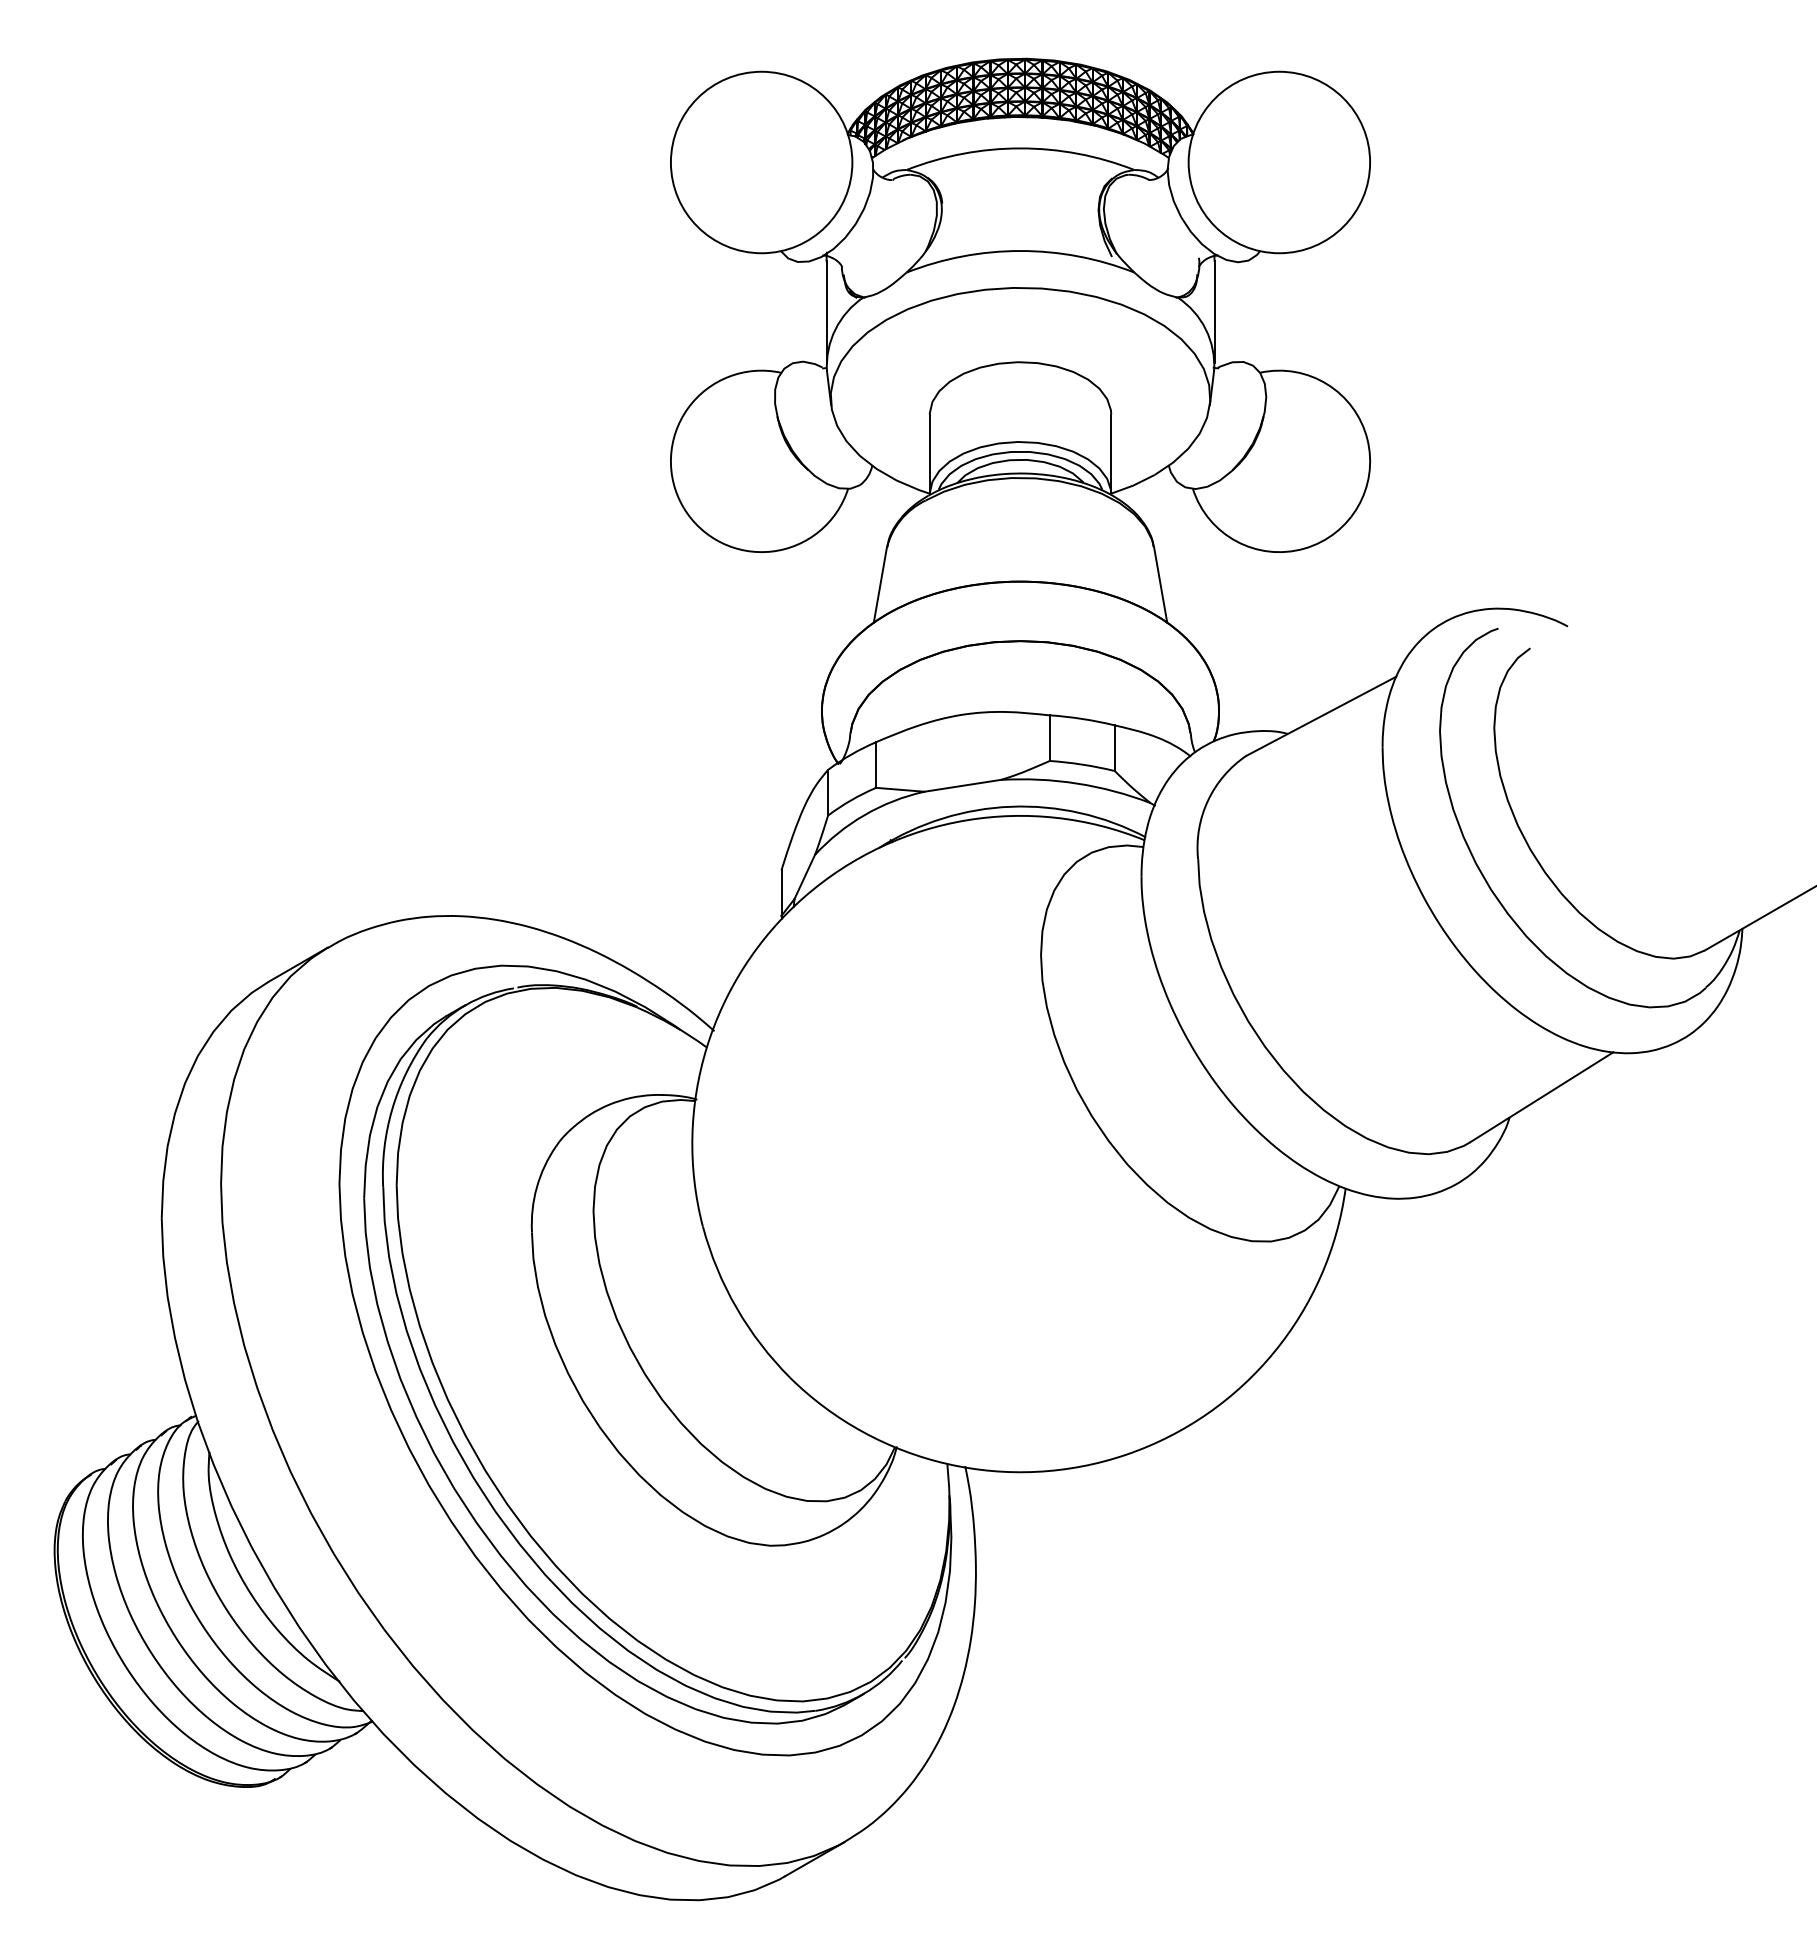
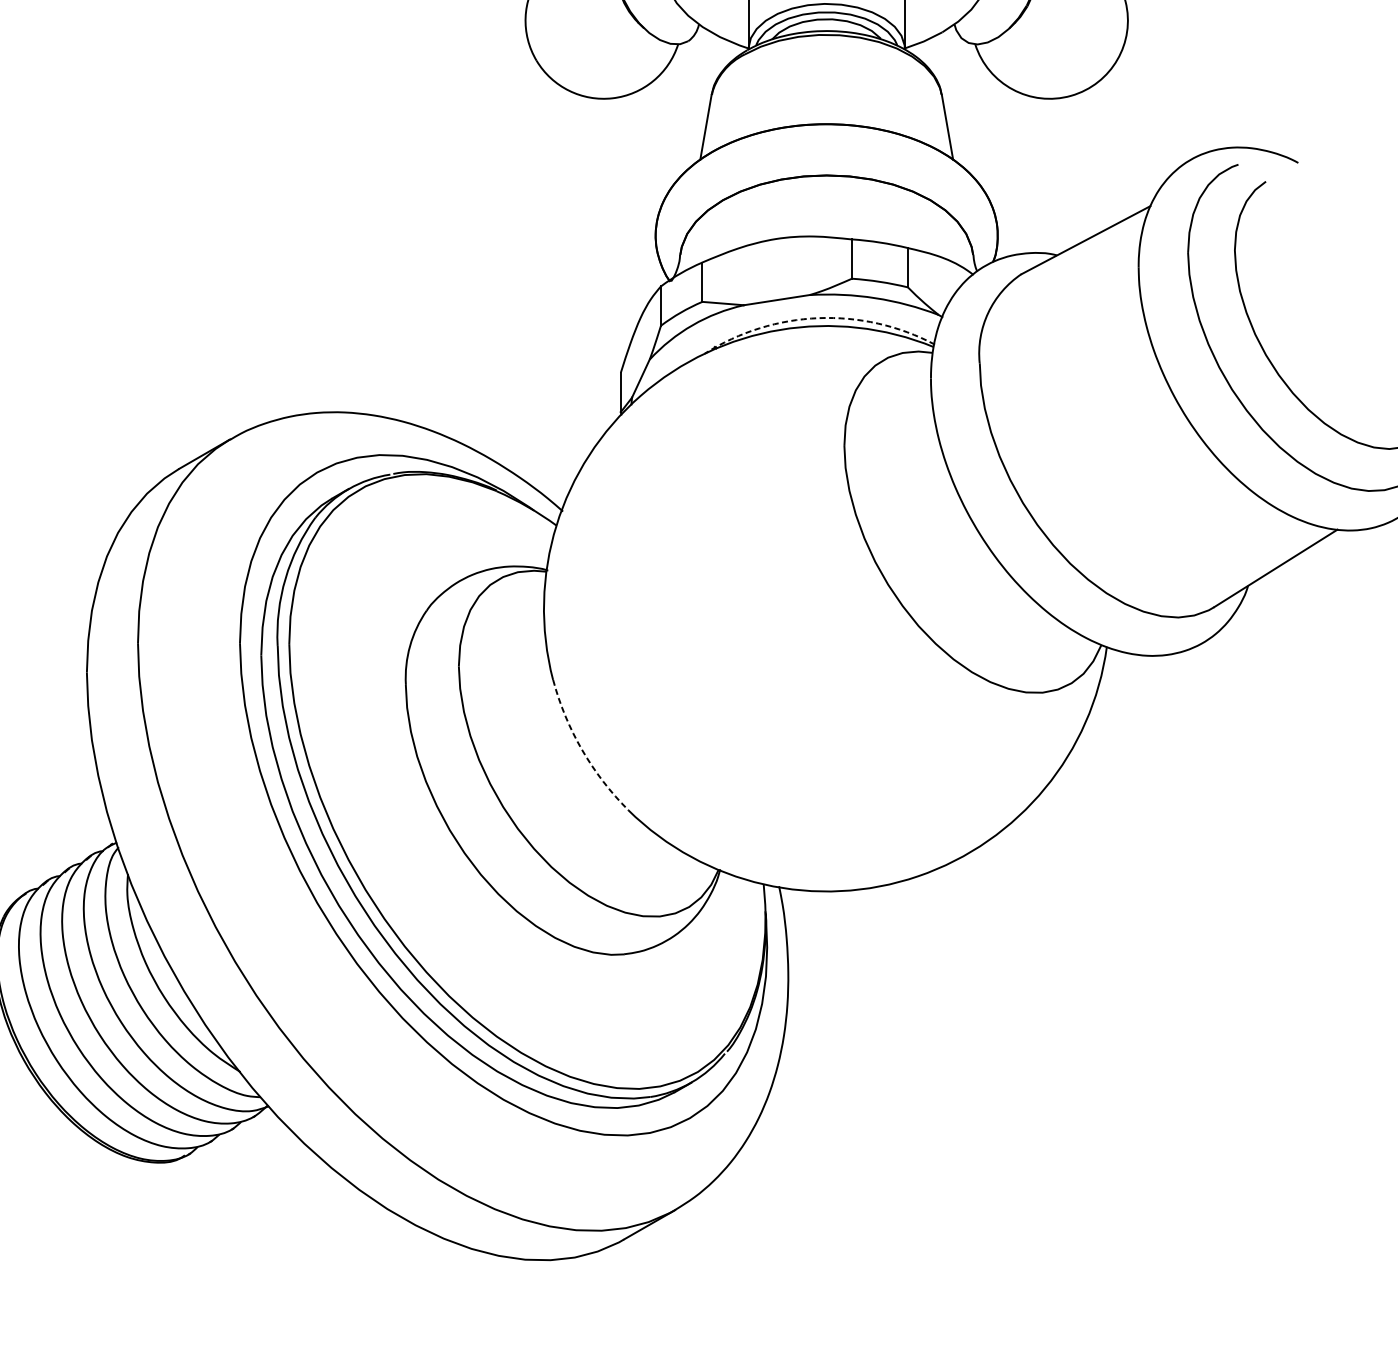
arc: (1011, 806) -> (818, 317), solid -> dashed
arc: (736, 1308) -> (582, 750), solid -> dashed

